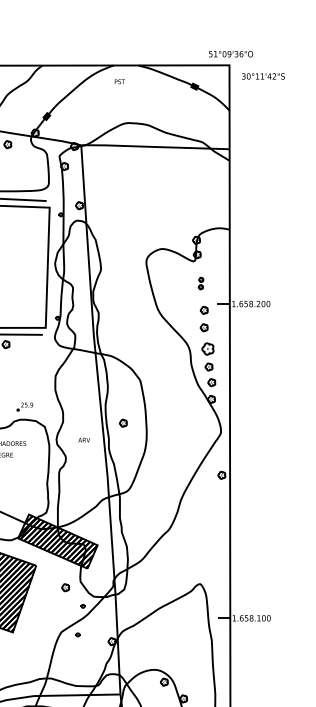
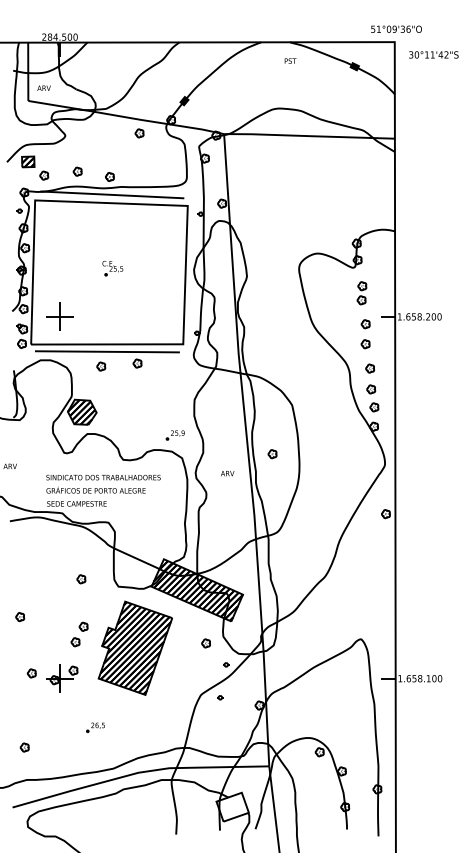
text: (119, 81) -> (290, 60), moved
part: (200, 283) -> (361, 293), size x1.67
part: (208, 348) -> (370, 368), size x0.62
part: (24, 407) -> (174, 435), moved

